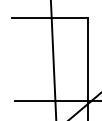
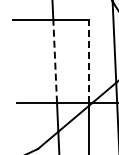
line: (87, 59) -> (89, 60), solid -> dashed
line: (53, 60) -> (55, 61), solid -> dashed

